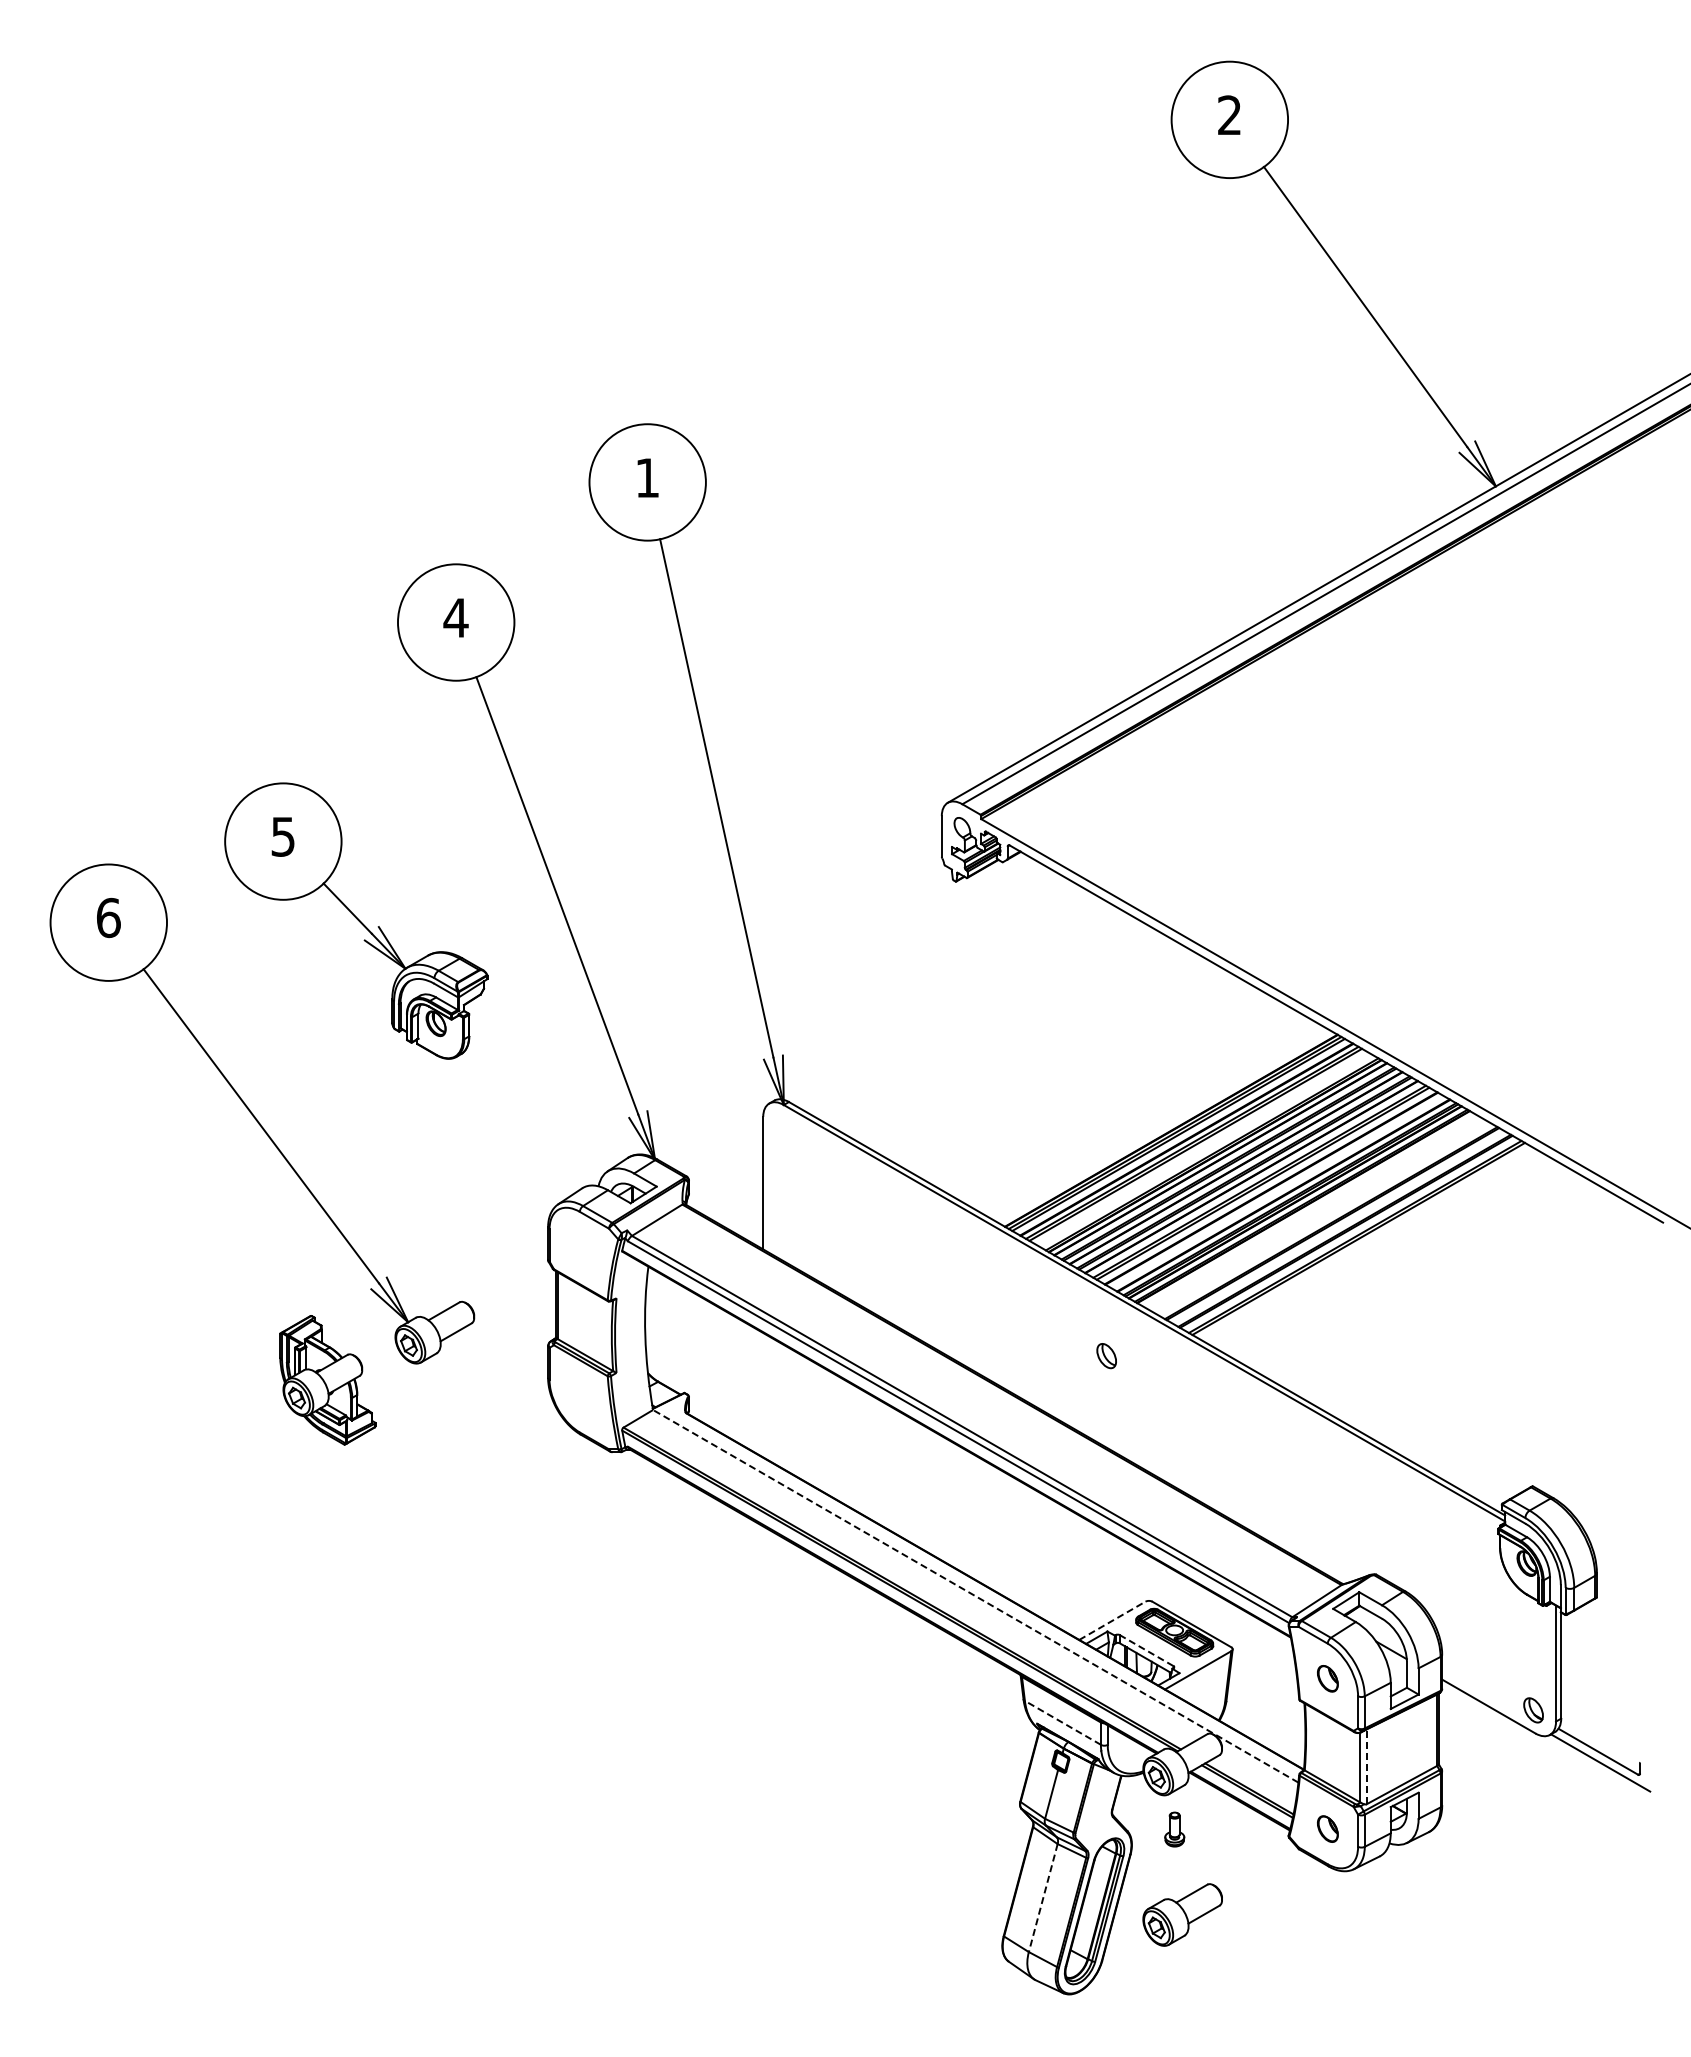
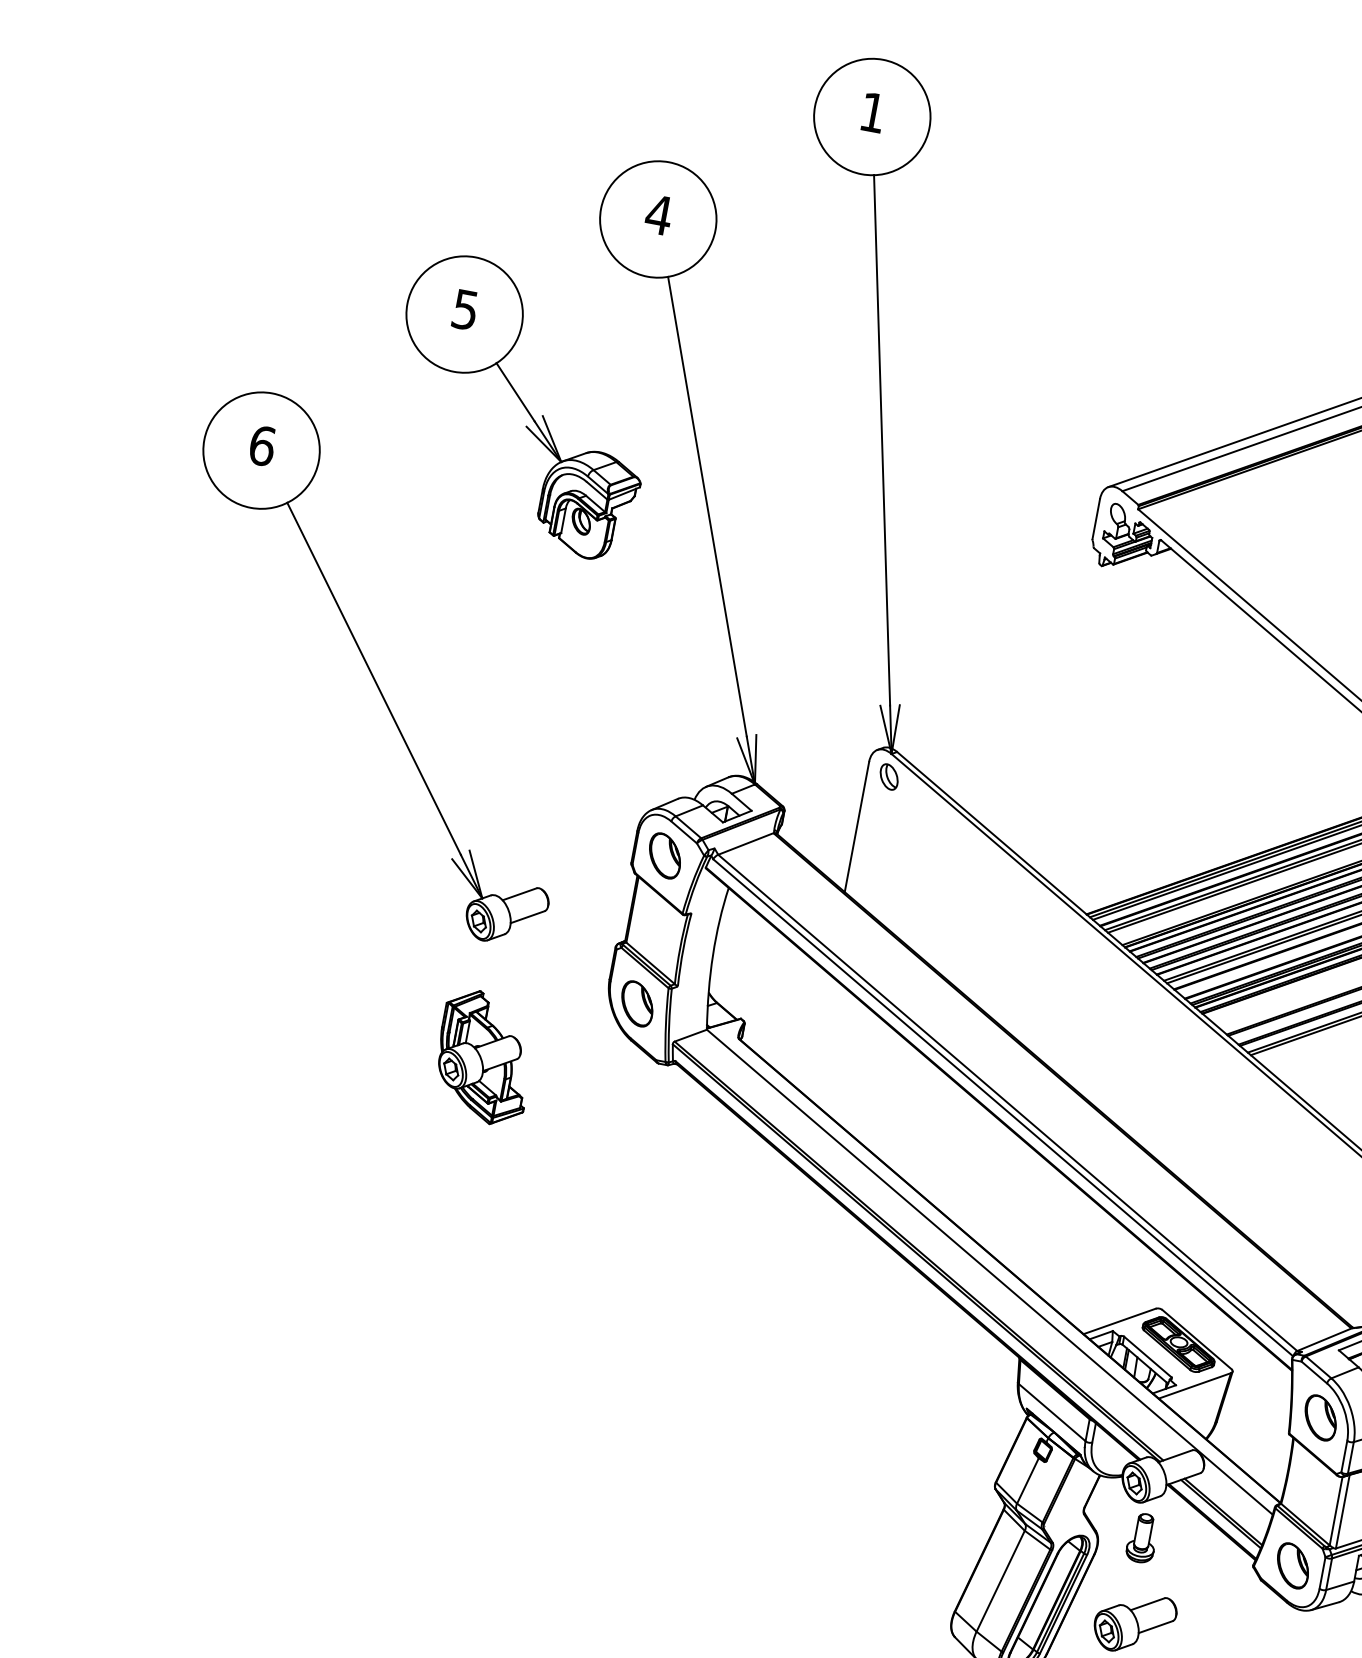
part: (356, 920) -> (522, 405), moved
part: (579, 1246) -> (664, 855), added
part: (1106, 1356) -> (888, 777), moved
part: (327, 1380) -> (484, 1057), moved
part: (579, 1397) -> (636, 1003), added
line: (975, 1596) -> (989, 1272), dashed -> solid
line: (1112, 1620) -> (1119, 1321), dashed -> solid
line: (1147, 1650) -> (1148, 1357), dashed -> solid
part: (1327, 1678) -> (1320, 1417), size x1.67
line: (1062, 1722) -> (1051, 1412), dashed -> solid
line: (1366, 1766) -> (1342, 1511), dashed -> solid
part: (1327, 1828) -> (1292, 1565), size x1.67
part: (1174, 1829) -> (1142, 1537), size x1.43
line: (1043, 1898) -> (1000, 1581), dashed -> solid

